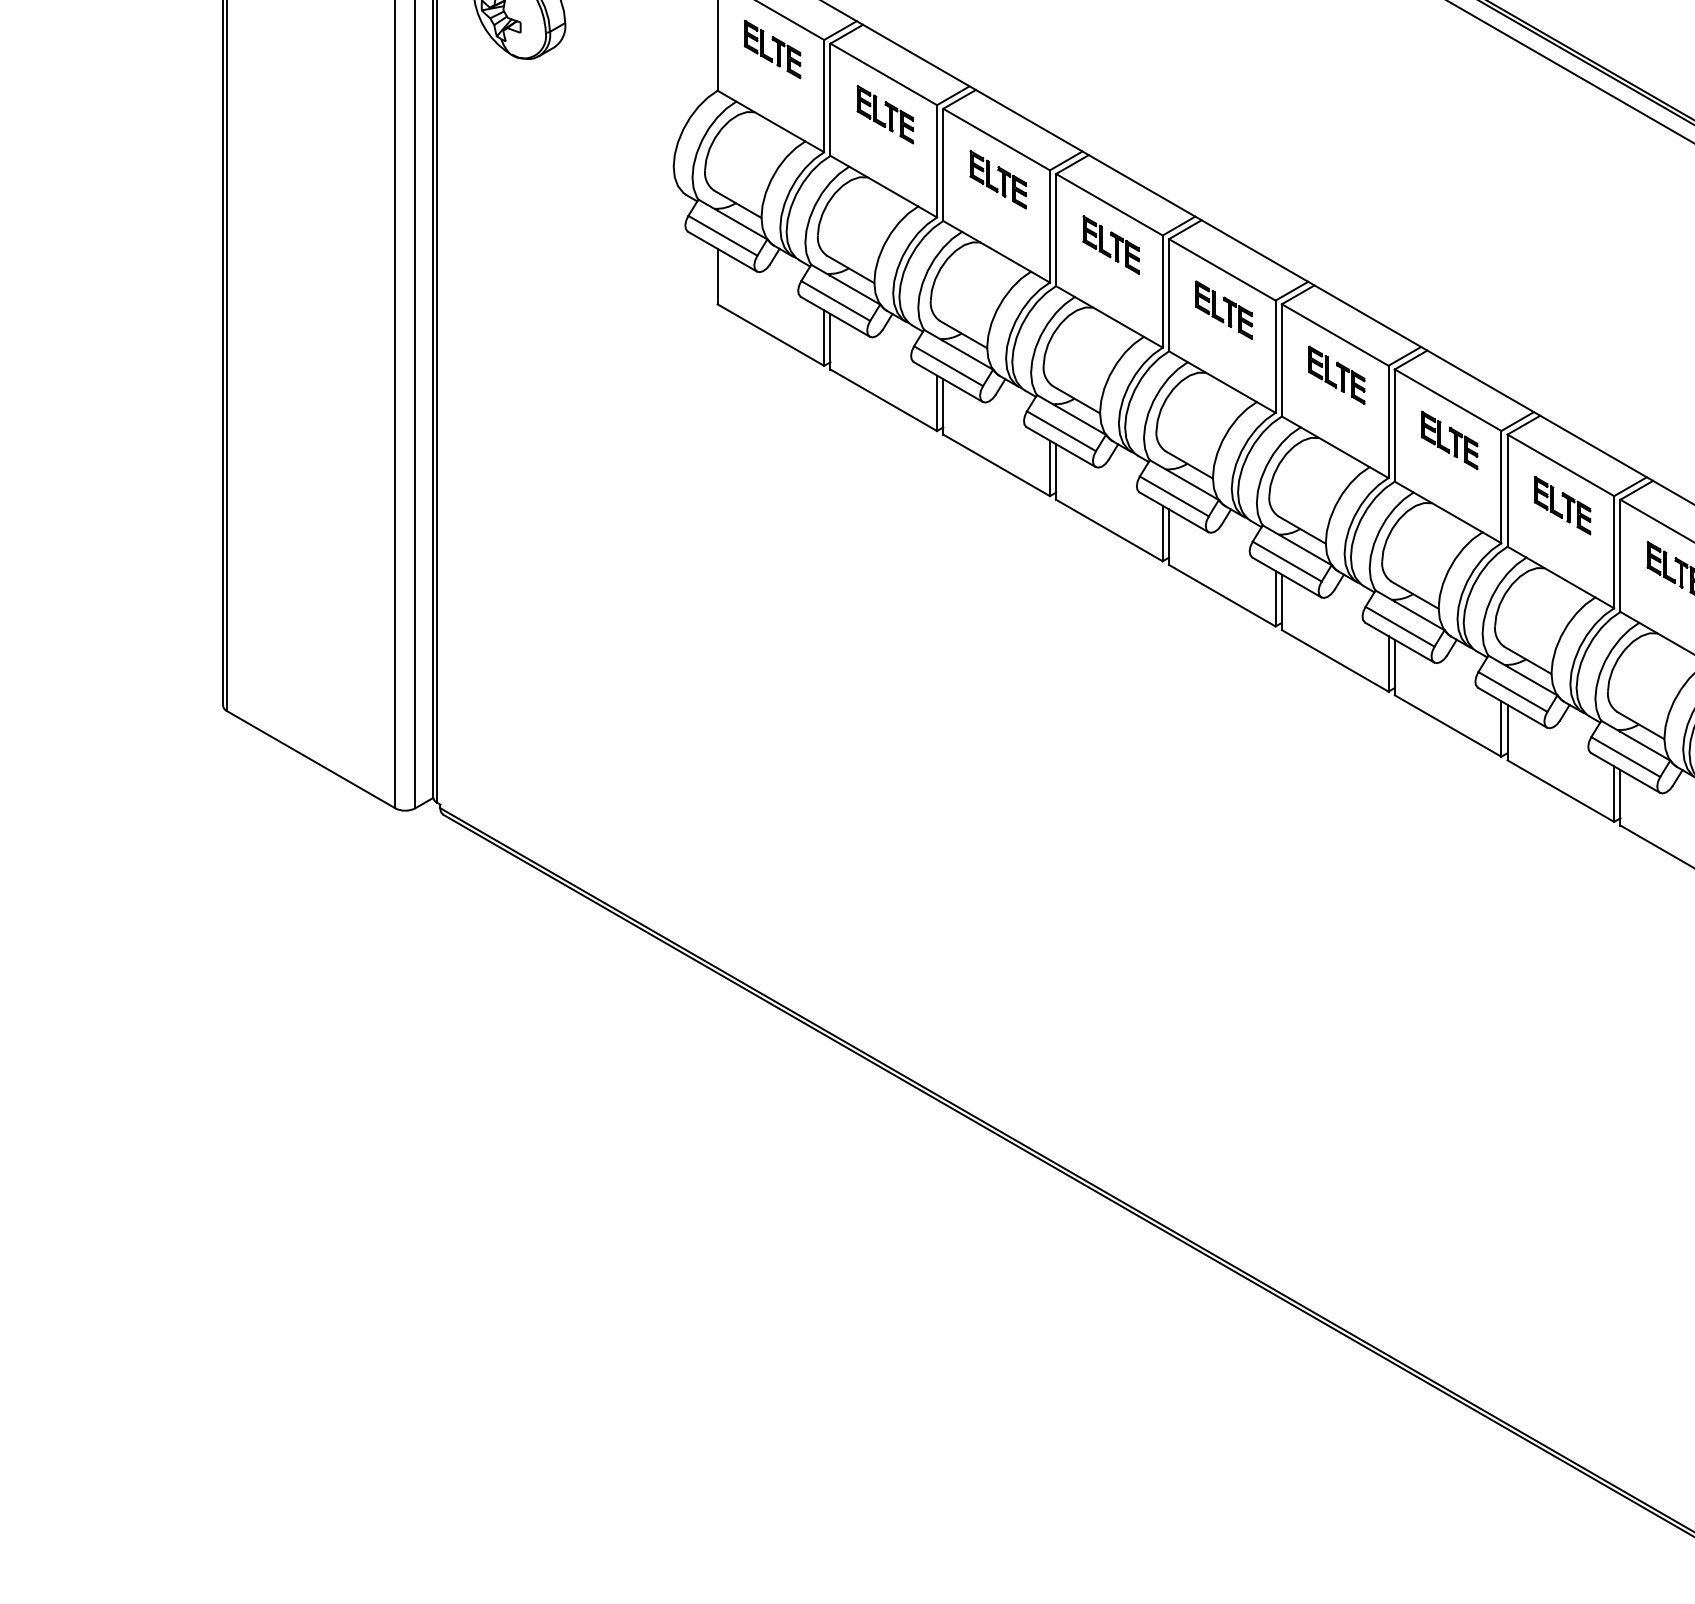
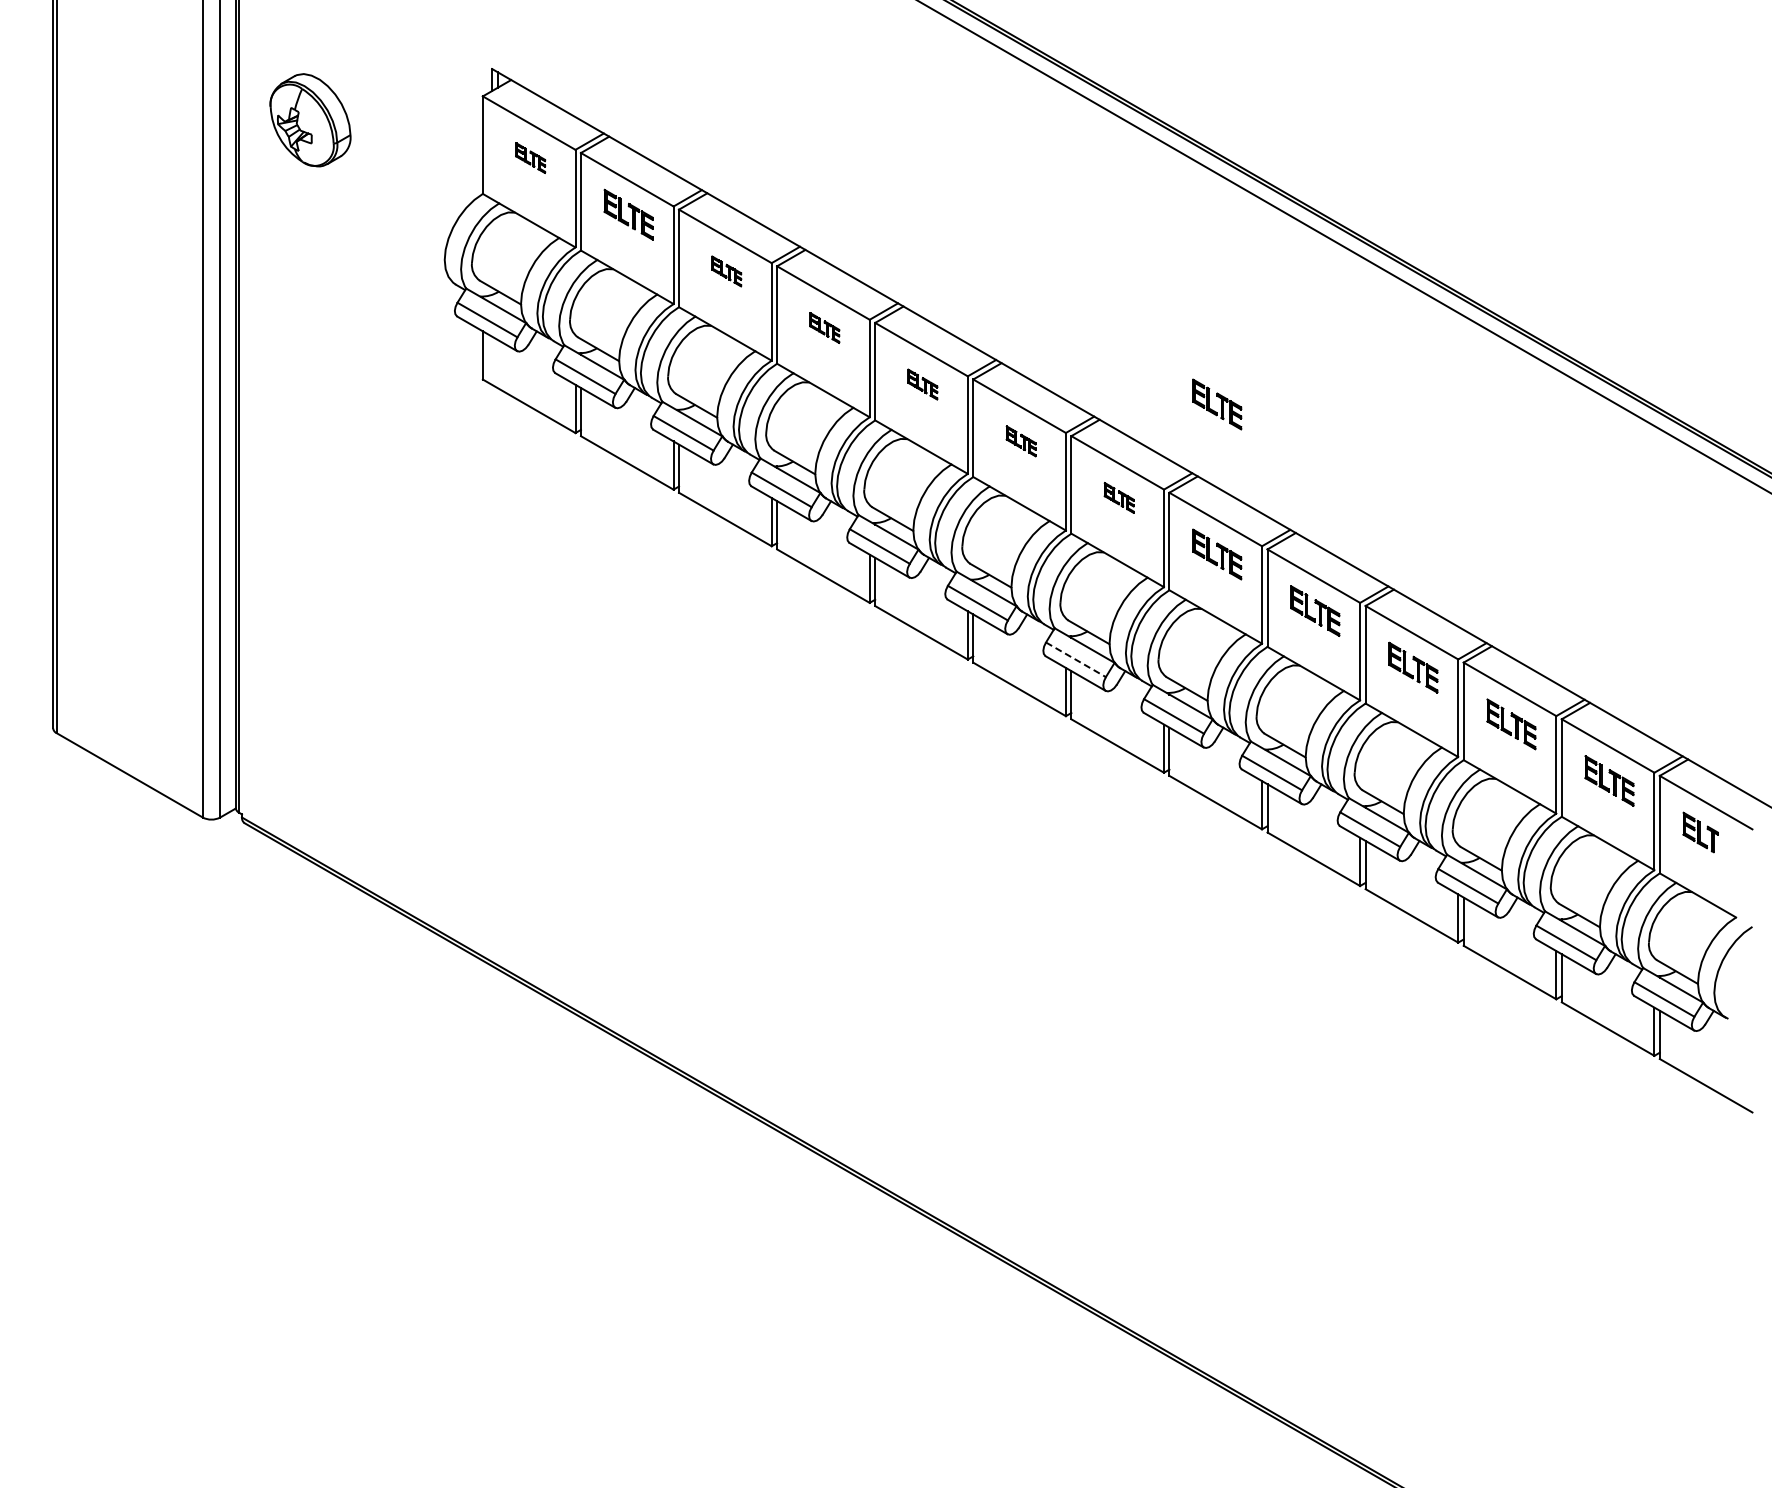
part: (772, 48) -> (530, 157), size x0.6
part: (997, 179) -> (726, 271), size x0.6
part: (1110, 244) -> (824, 327), size x0.6
part: (1223, 310) -> (922, 384), size x0.6
part: (1562, 333) -> (1217, 404), added
part: (1337, 375) -> (1021, 441), size x0.6
part: (1450, 440) -> (1119, 497), size x0.6
line: (1399, 626) -> (1075, 659), solid -> dashed

